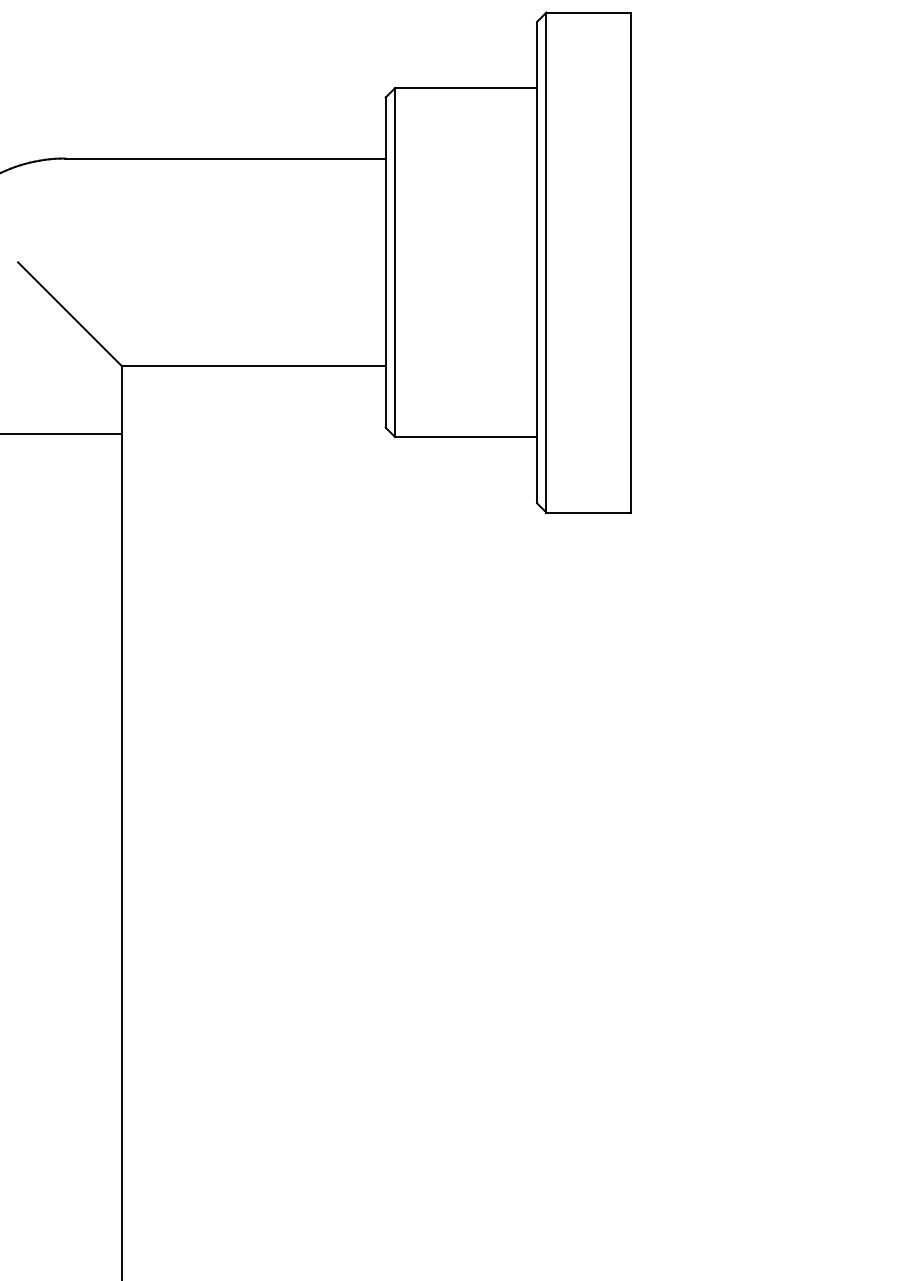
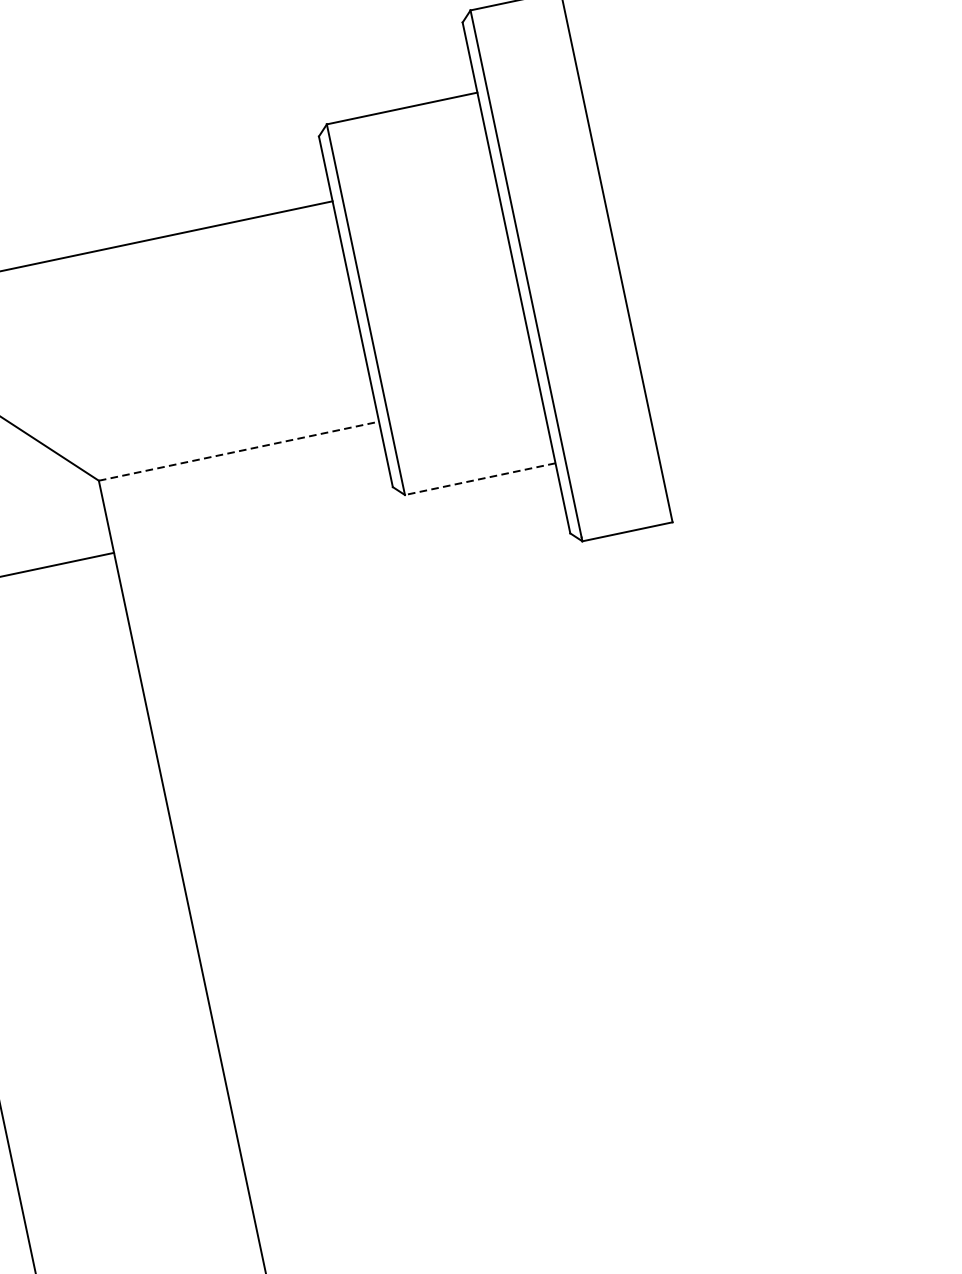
line: (253, 366) -> (238, 451), solid -> dashed
line: (466, 437) -> (480, 479), solid -> dashed

